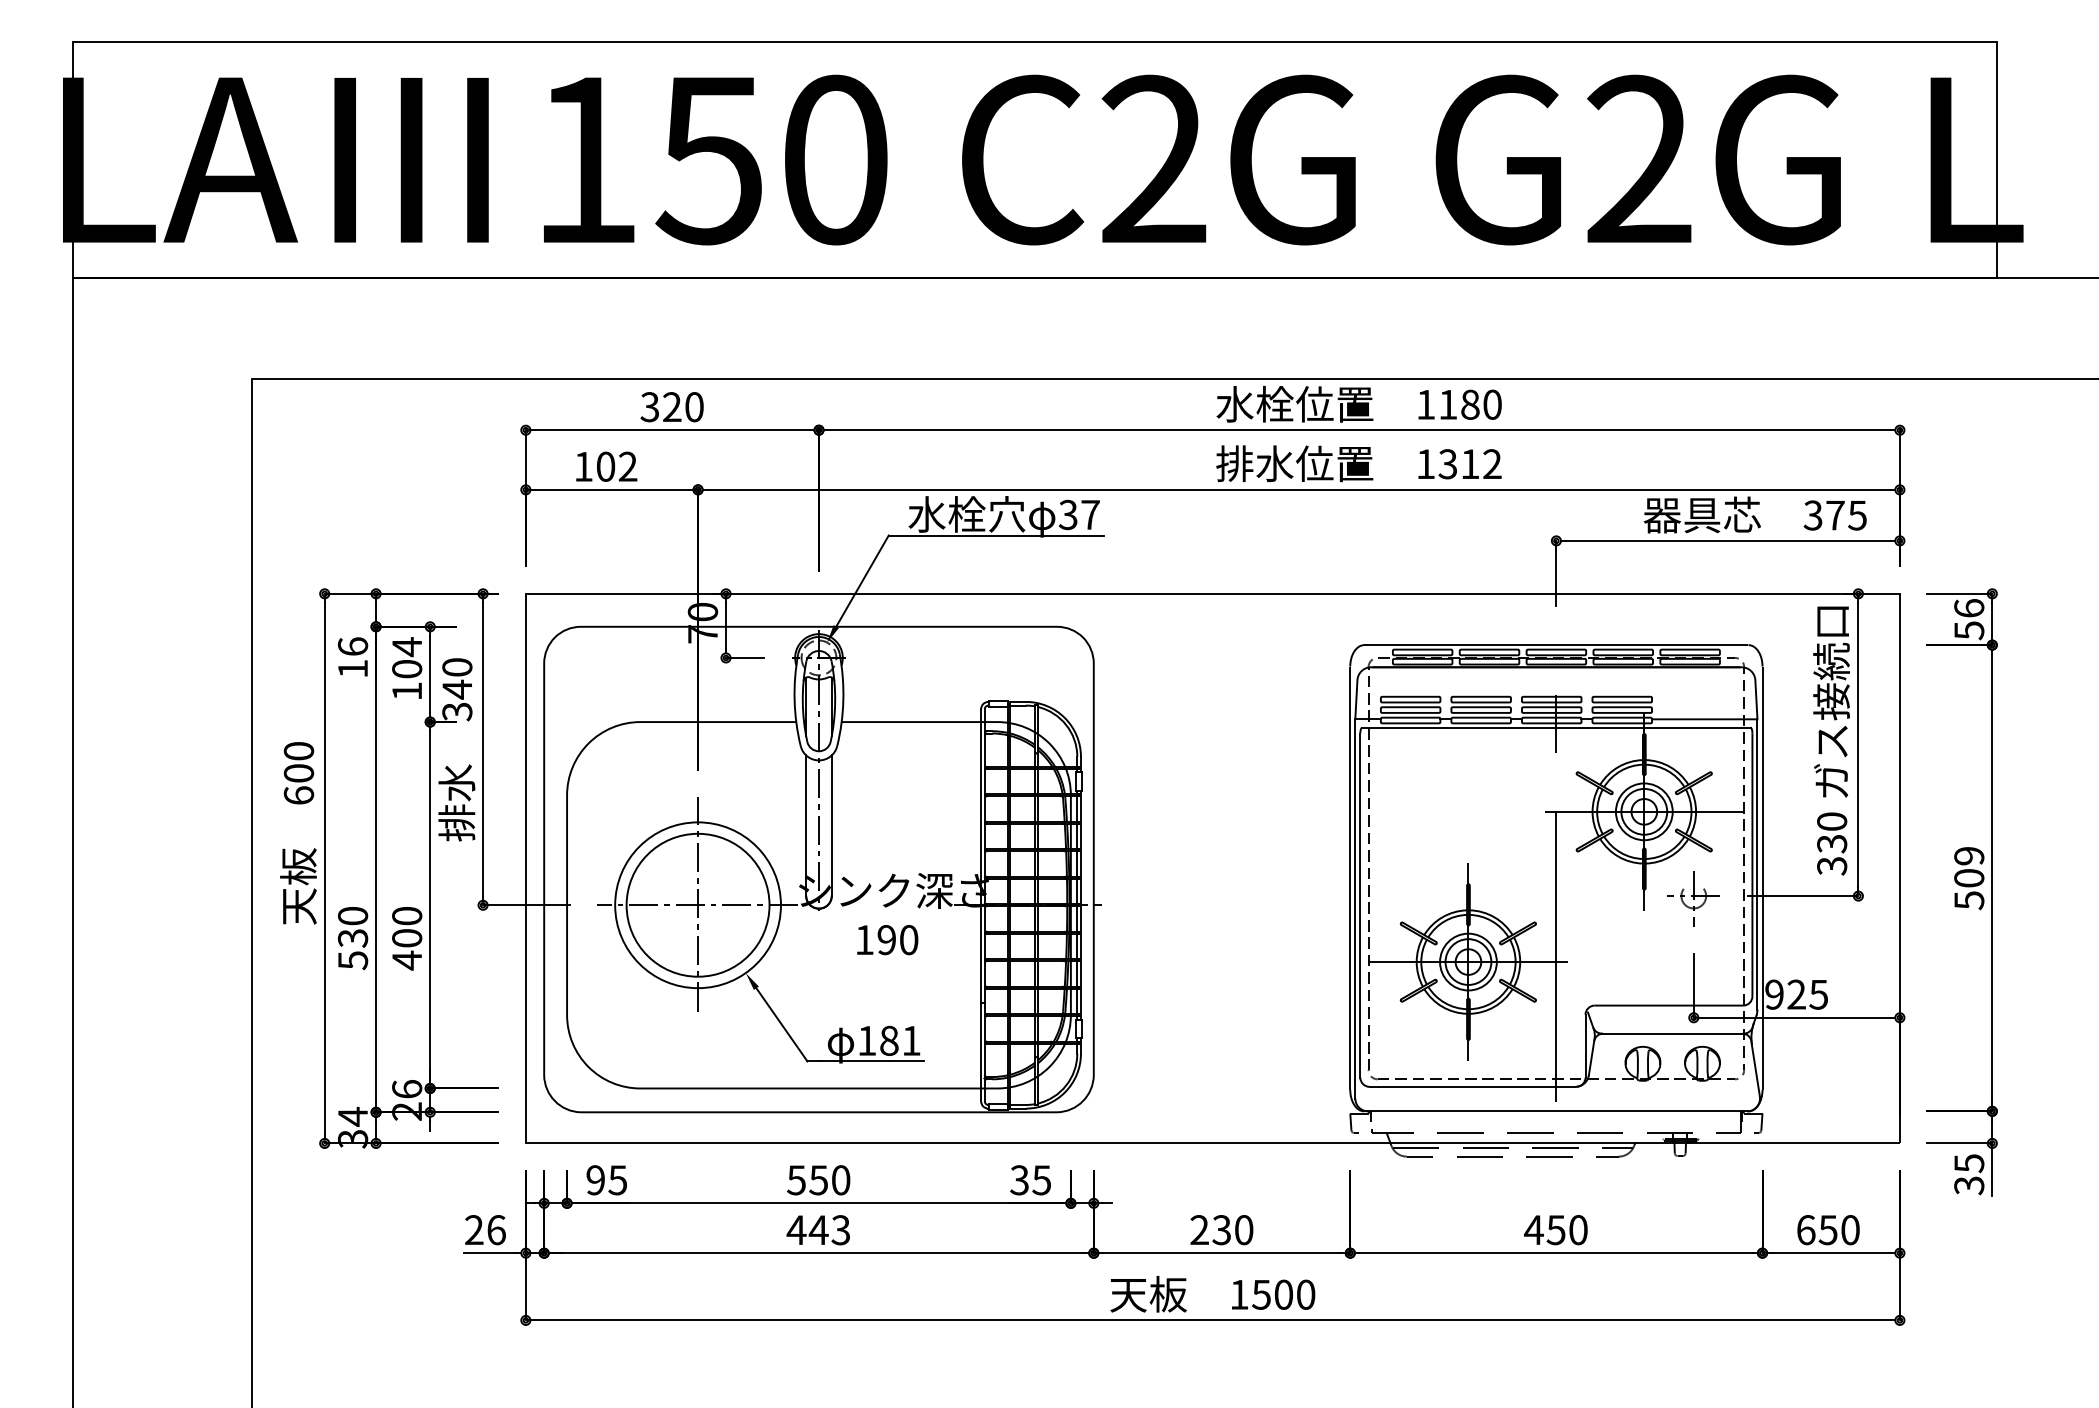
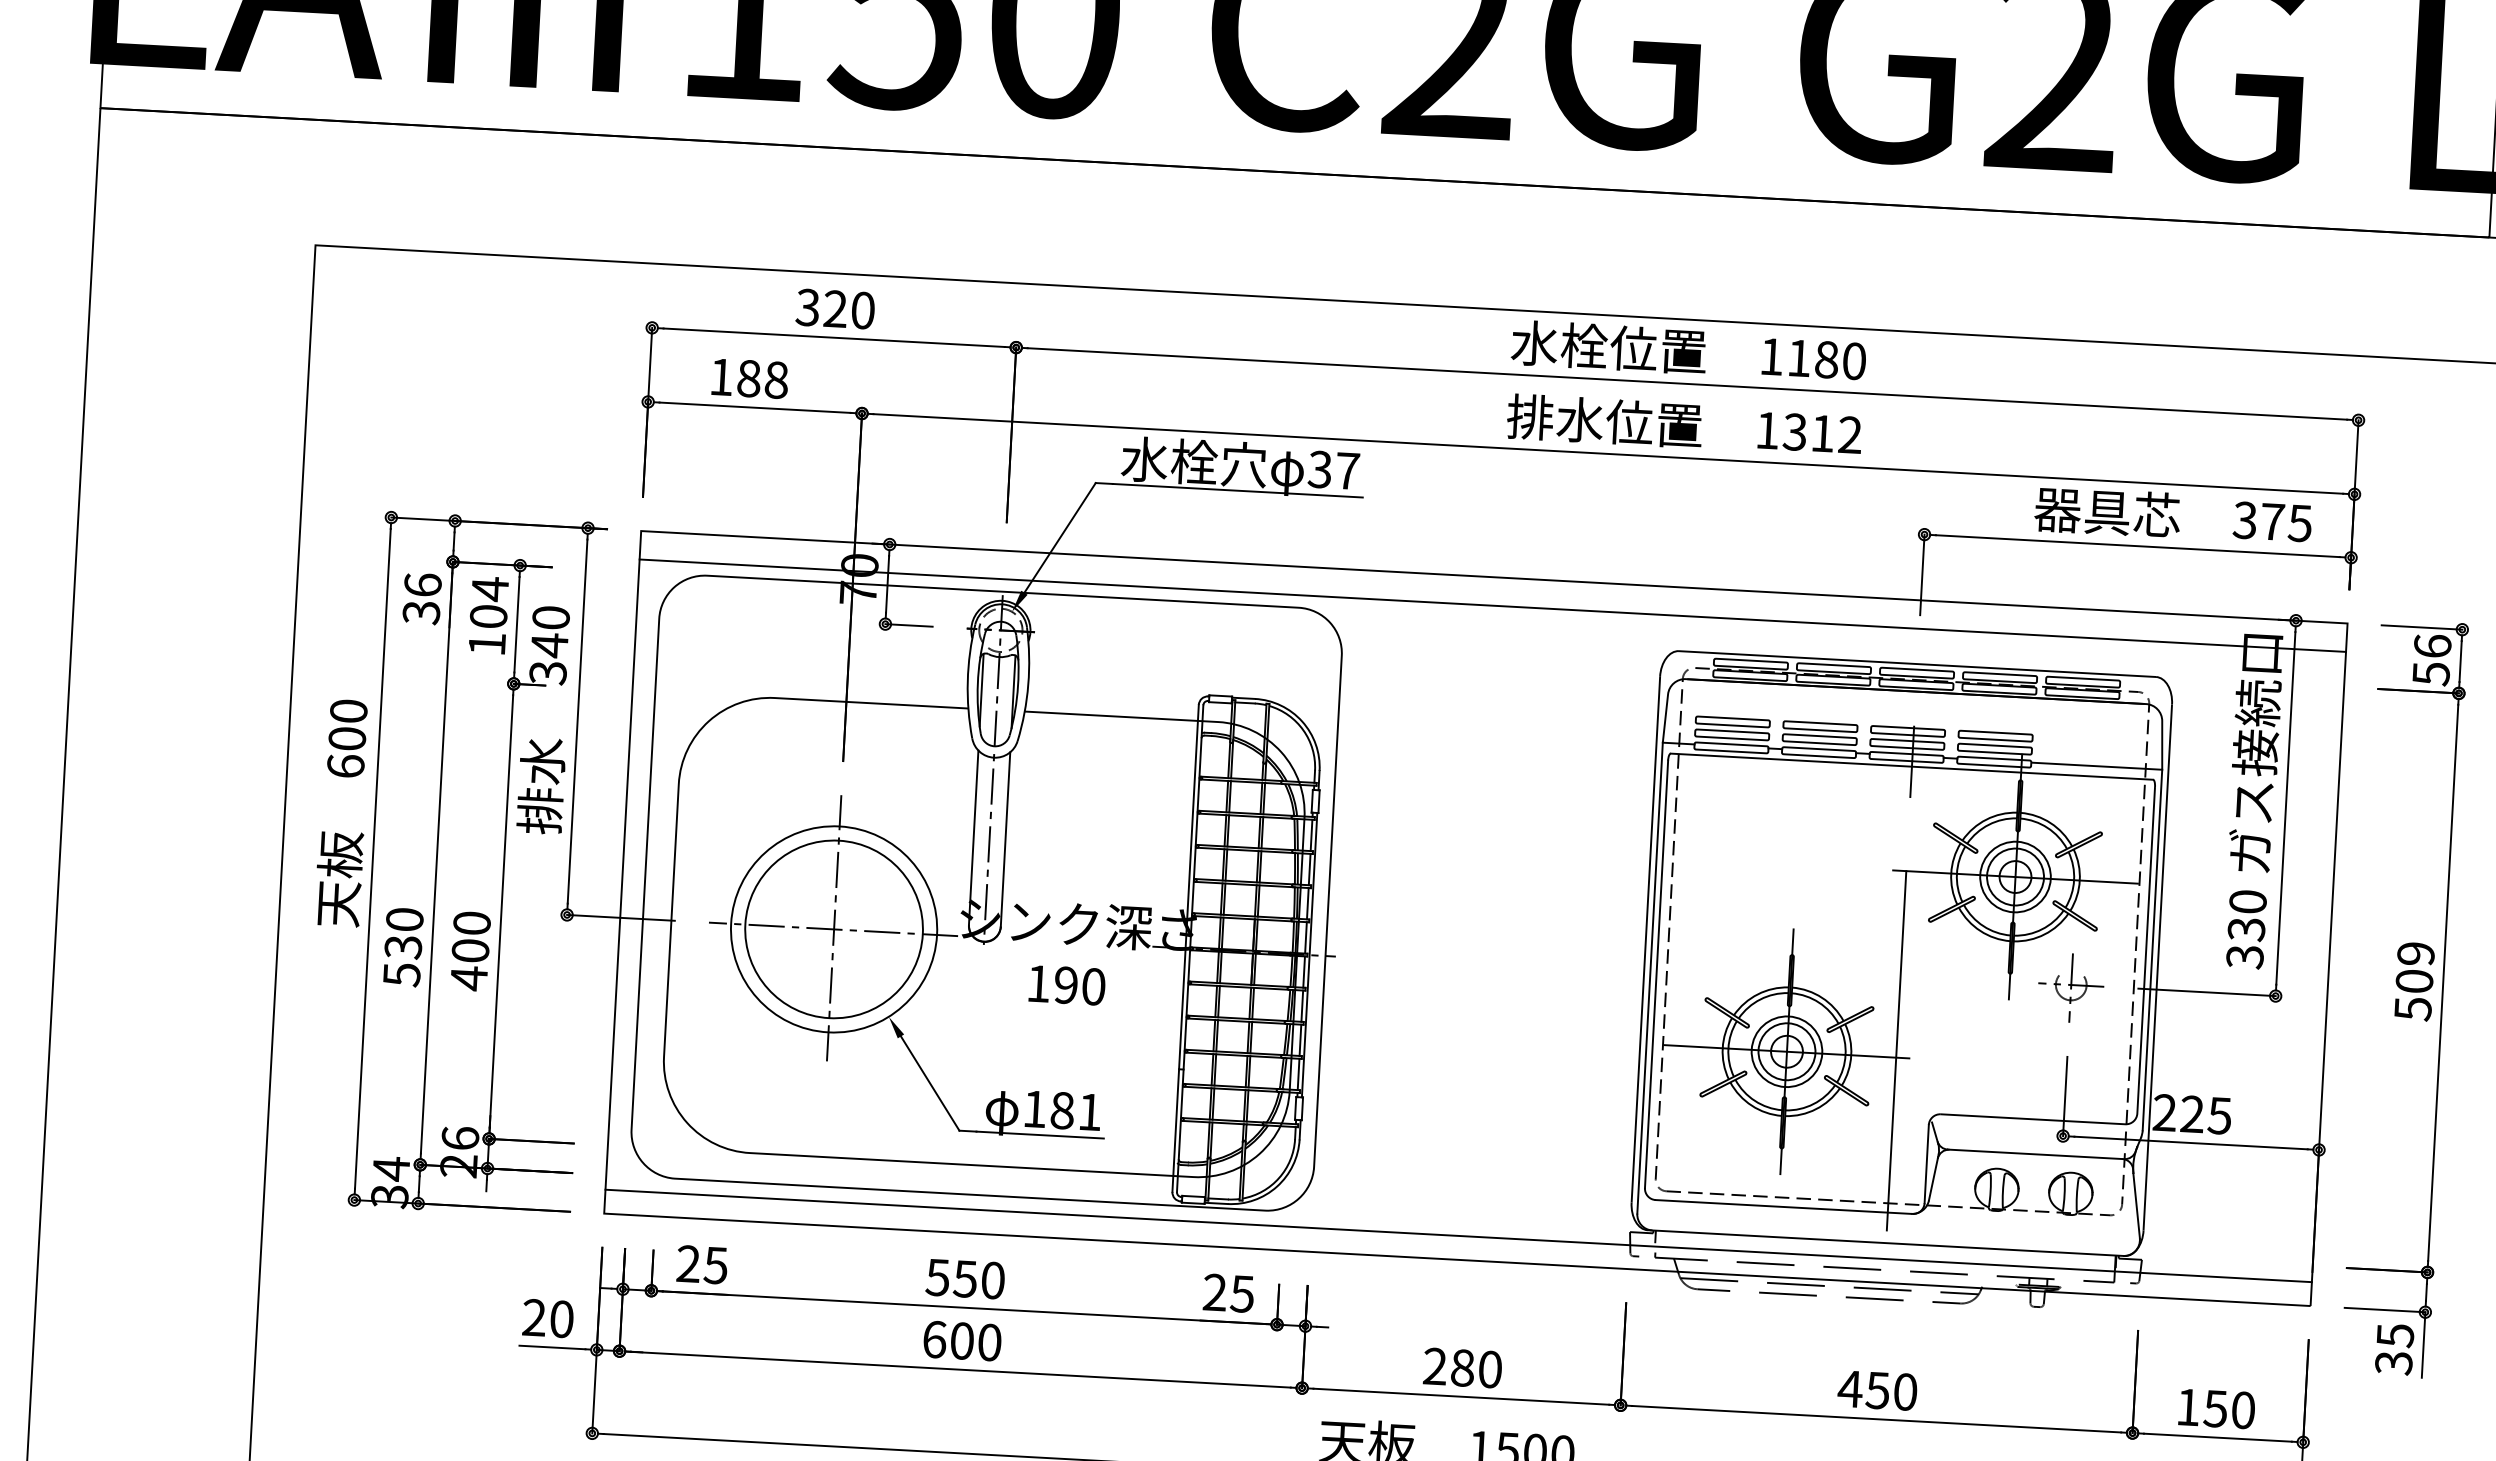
text: (616, 466) -> (762, 379), 102 -> 188
line: (1212, 616) -> (1492, 605), added
text: (352, 669) -> (420, 613), 16 -> 36
text: (1774, 994) -> (2164, 1112), 925 -> 225
line: (1212, 1124) -> (1458, 1236), added
text: (595, 1180) -> (688, 1264), 95 -> 25
text: (1019, 1180) -> (1214, 1292), 35 -> 25
text: (496, 1230) -> (561, 1319), 26 -> 20
text: (818, 1230) -> (961, 1341), 443 -> 600
text: (1221, 1230) -> (1462, 1368), 230 -> 280
text: (1806, 1230) -> (2188, 1407), 650 -> 150

